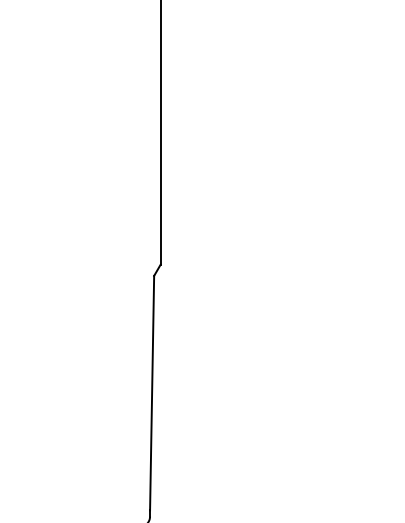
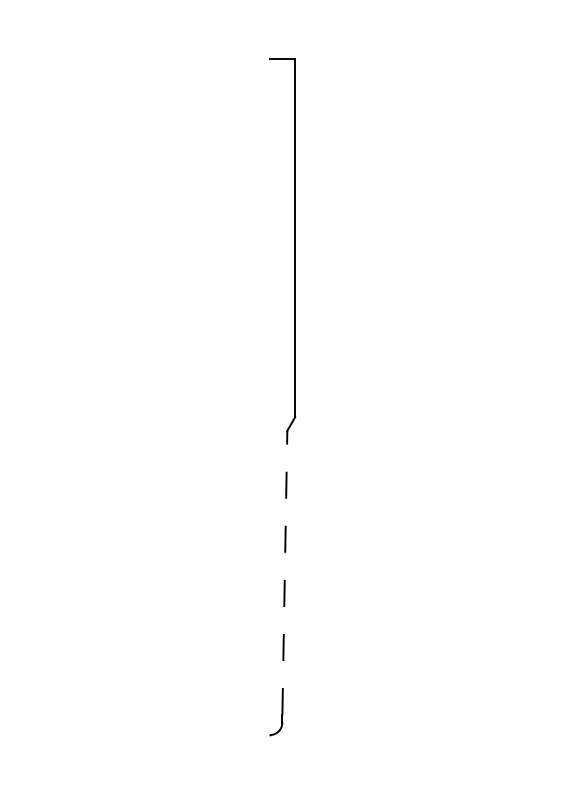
line: (151, 392) -> (284, 572), solid -> dashed

